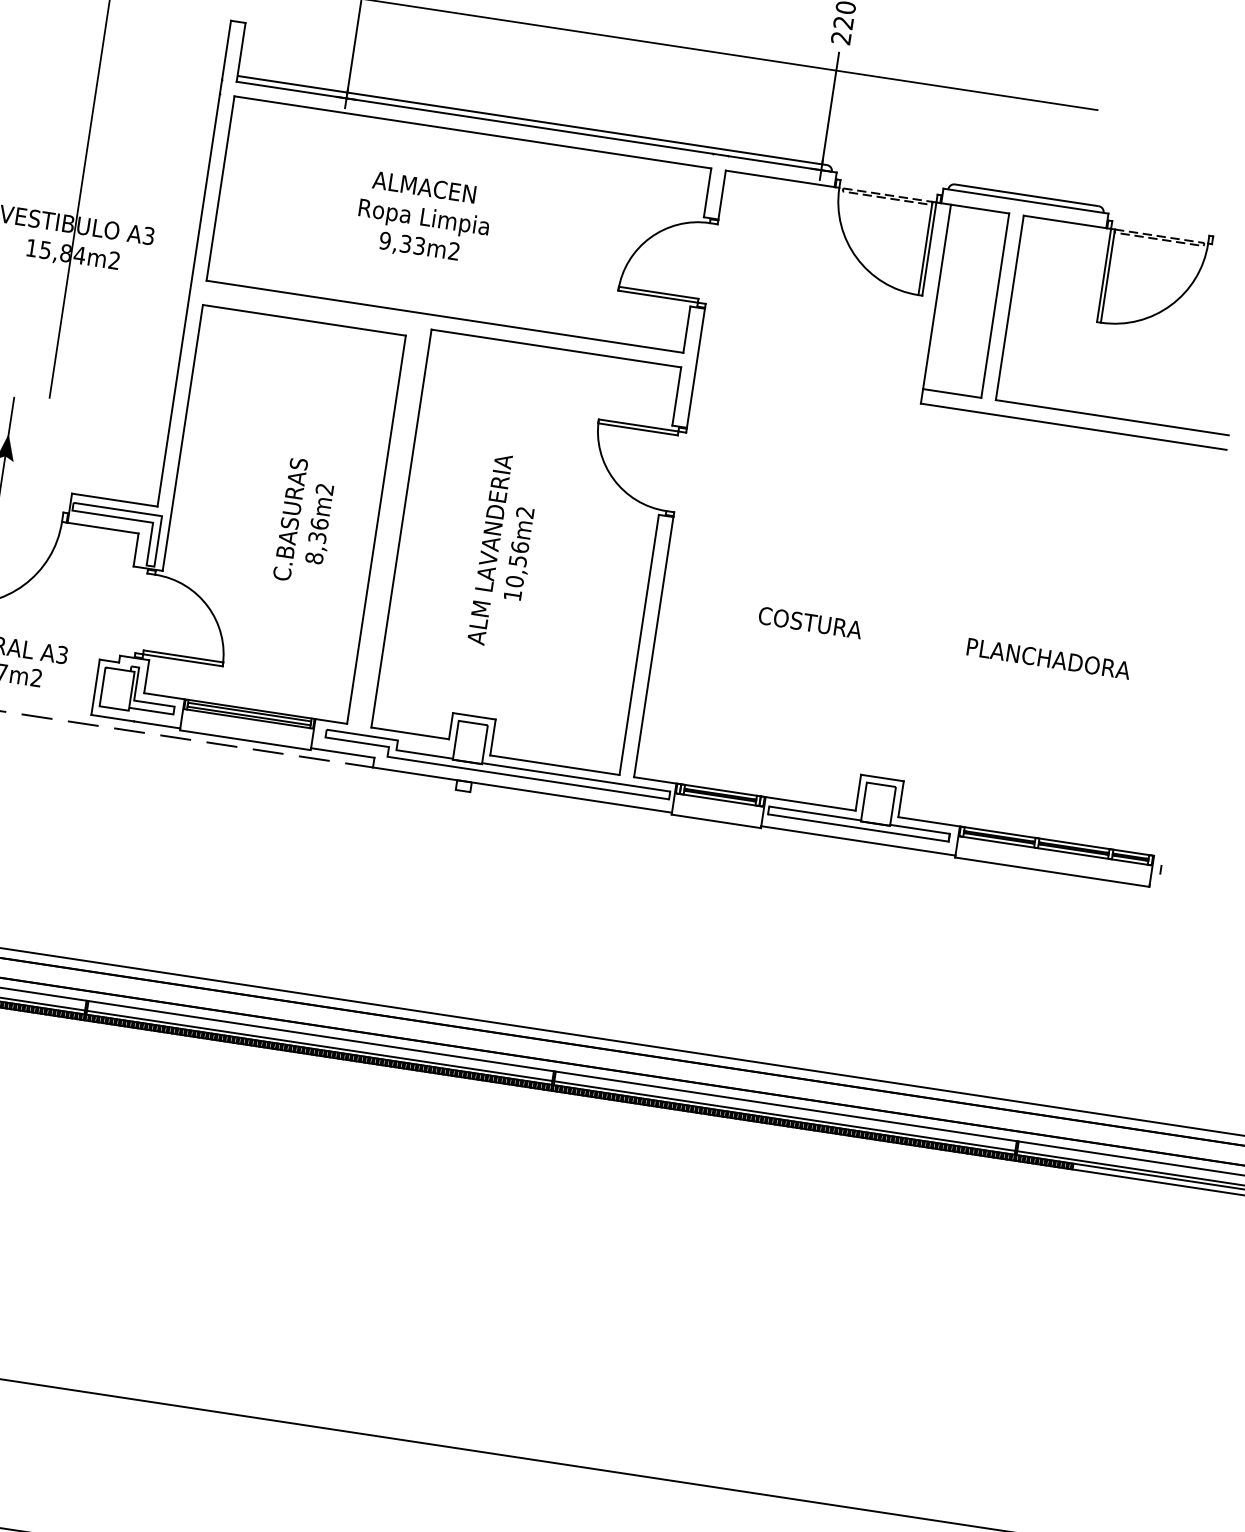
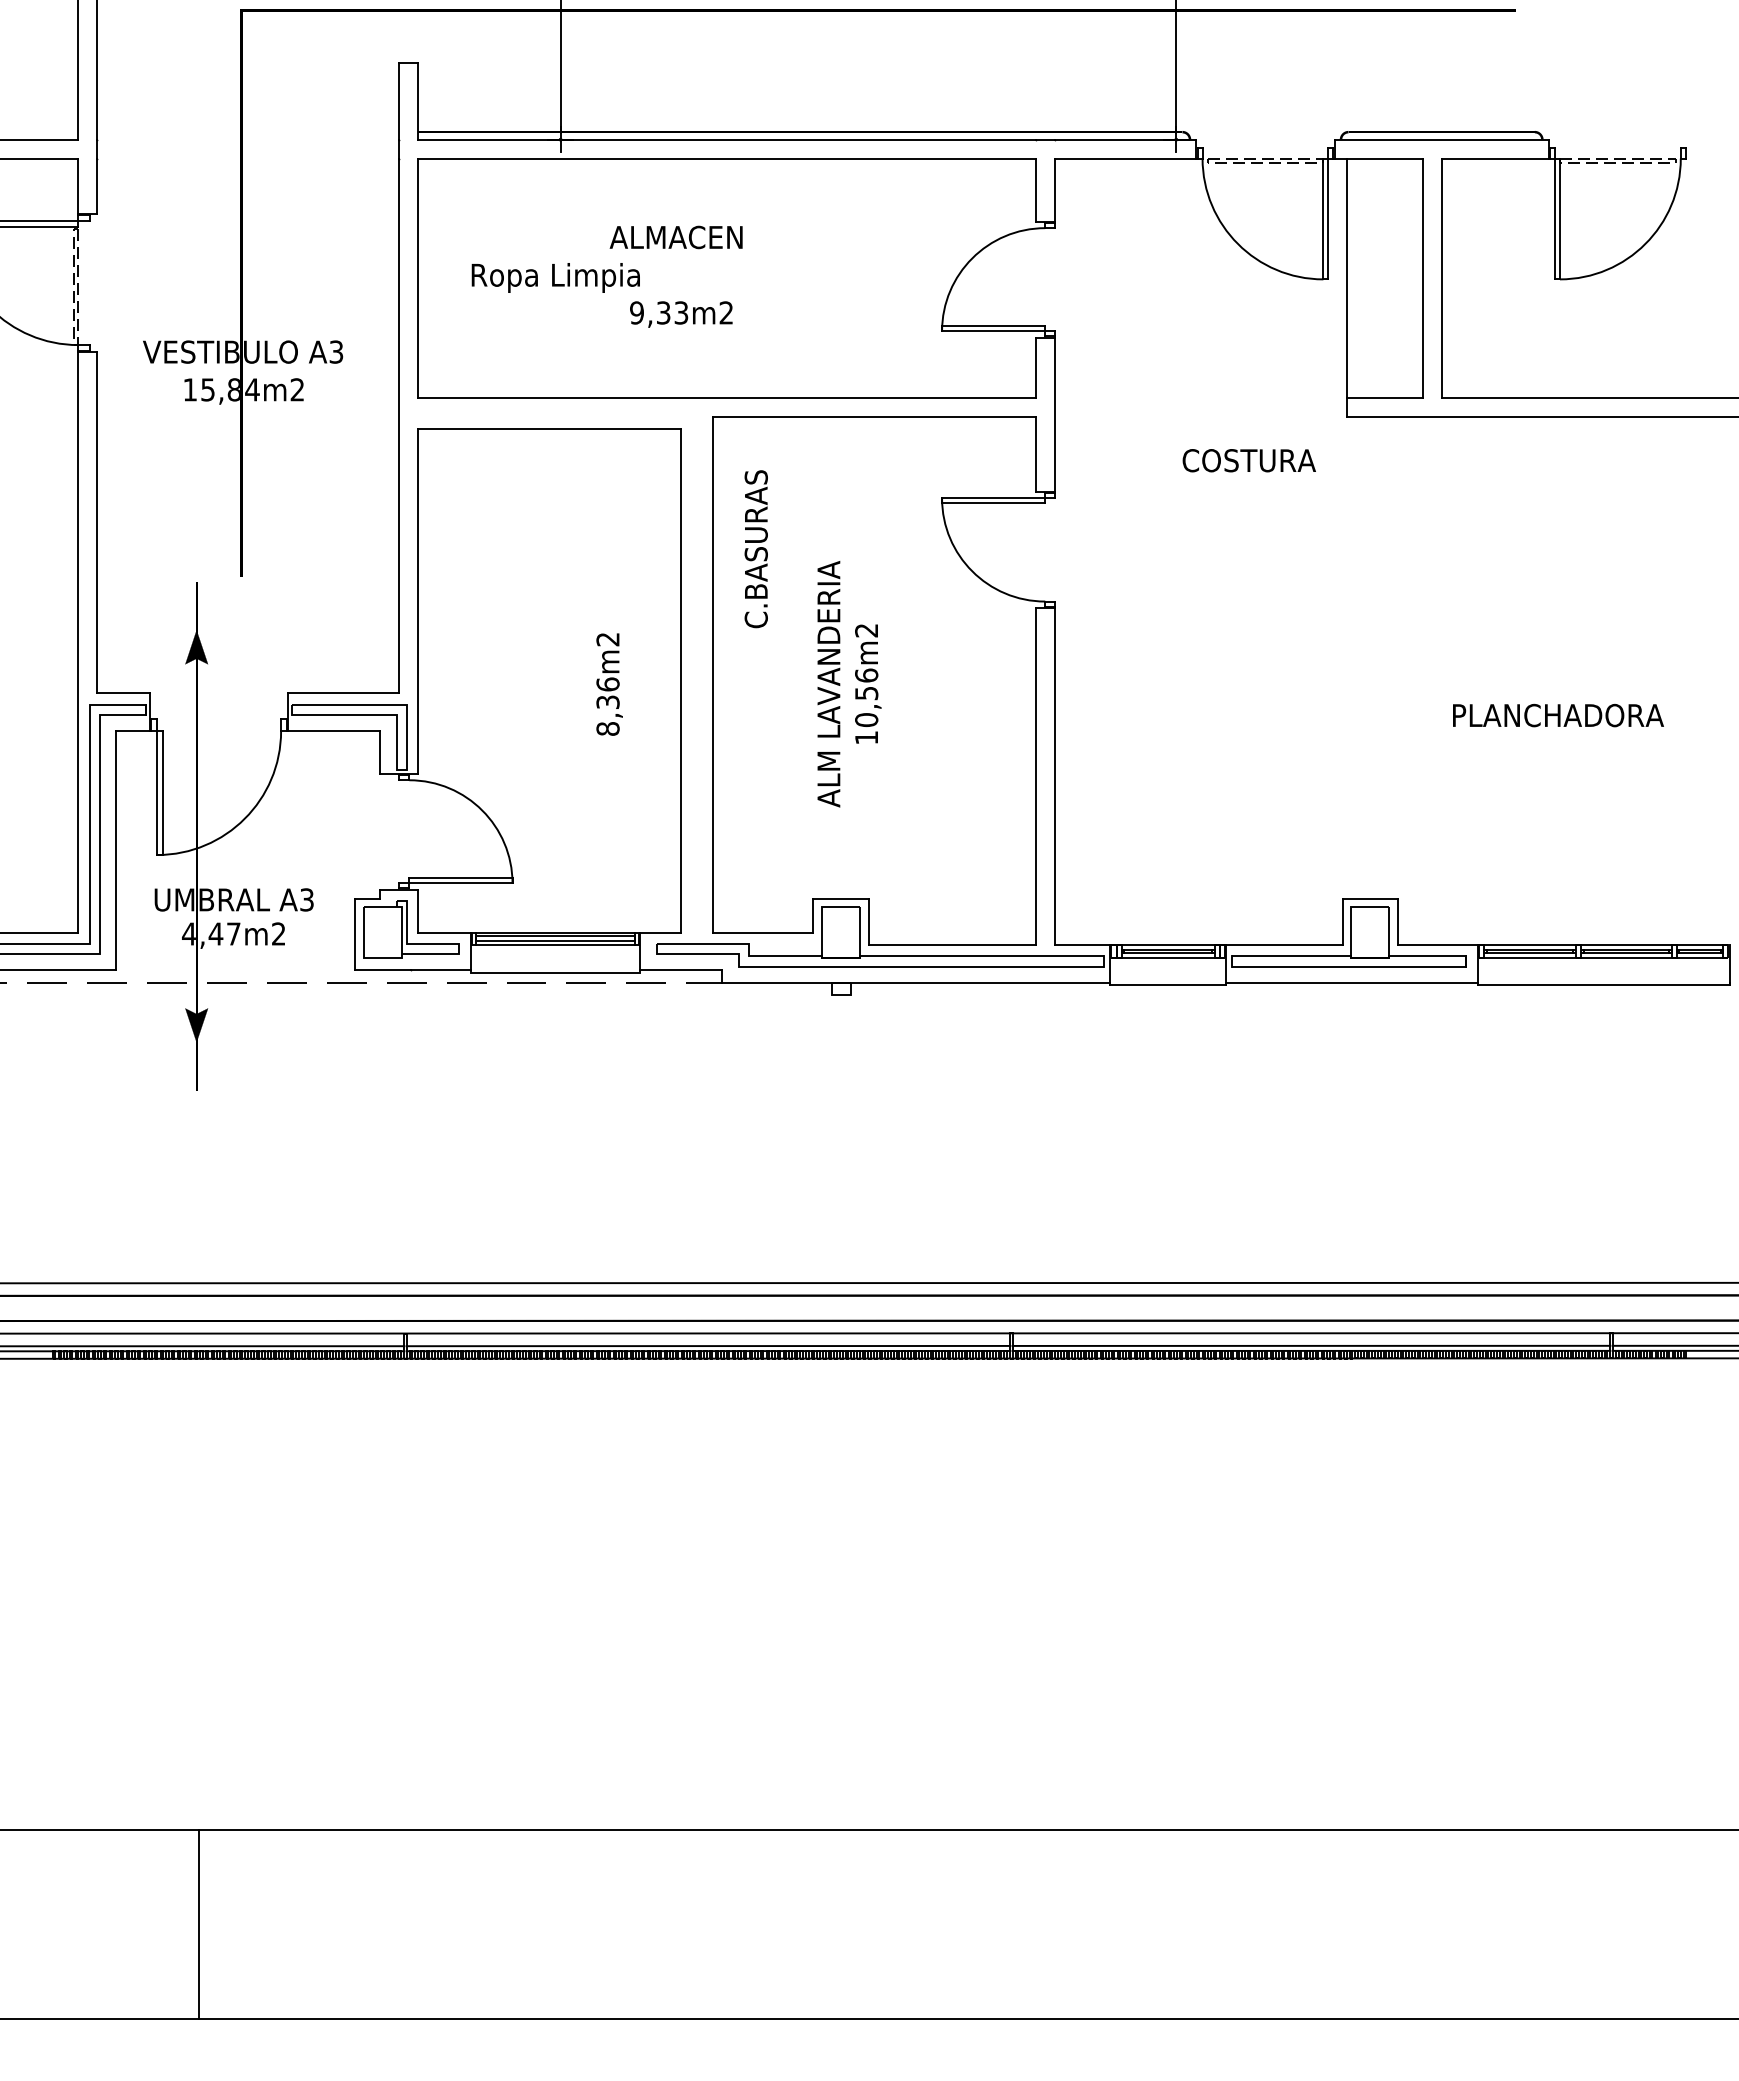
text: (423, 218) -> (555, 277), moved
text: (289, 519) -> (755, 549), moved
text: (809, 622) -> (1248, 460), moved

